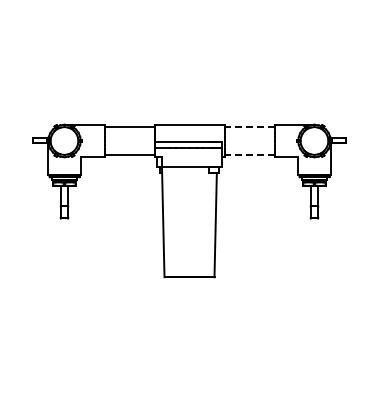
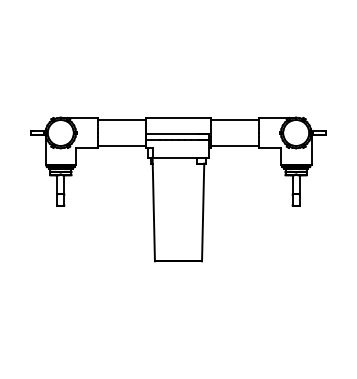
line: (249, 127) -> (234, 120), dashed -> solid
line: (249, 154) -> (234, 145), dashed -> solid

